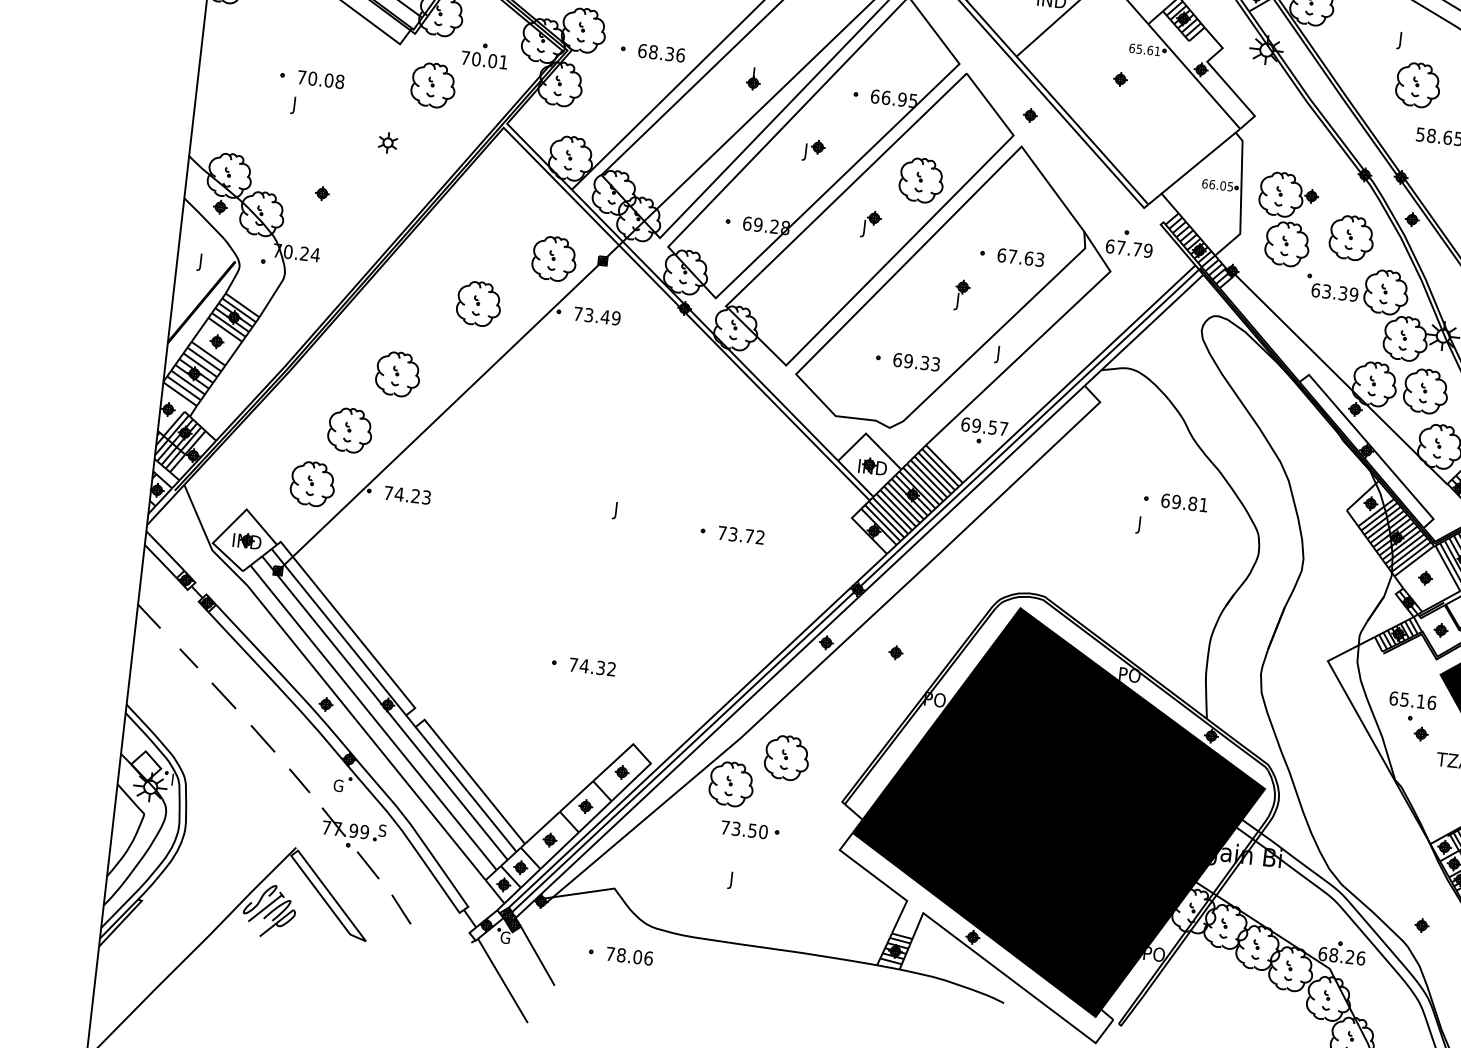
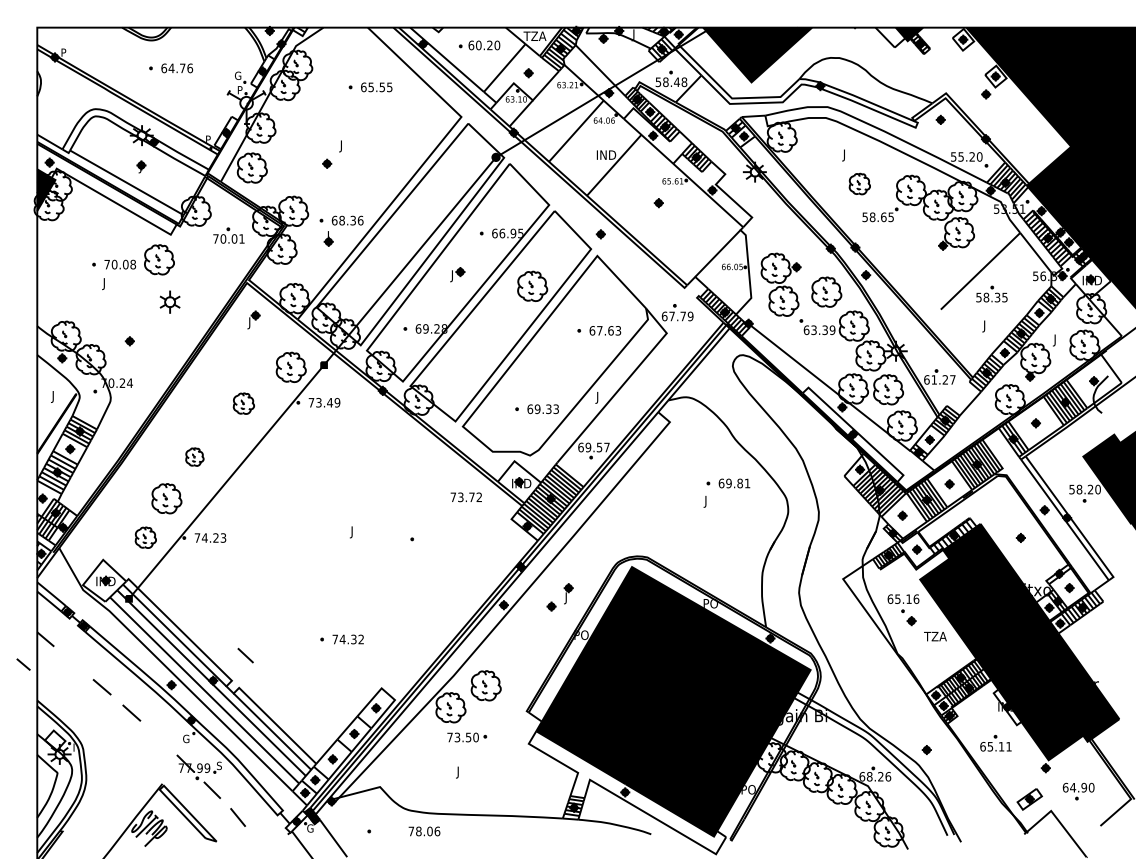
part: (753, 78) -> (328, 238), moved
part: (433, 84) -> (159, 259), moved
part: (1417, 84) -> (859, 183), size x0.7
part: (388, 142) -> (170, 301), size x1.6
part: (870, 223) -> (253, 319), moved
part: (961, 294) -> (568, 593), moved
part: (478, 303) -> (243, 403), size x0.7
part: (397, 373) -> (194, 456), size x0.6
part: (312, 483) -> (145, 537), size x0.7
text: (740, 535) -> (465, 497), moved
line: (188, 658) -> (23, 664), moved
line: (299, 780) -> (245, 655), moved
text: (629, 956) -> (424, 831), moved

